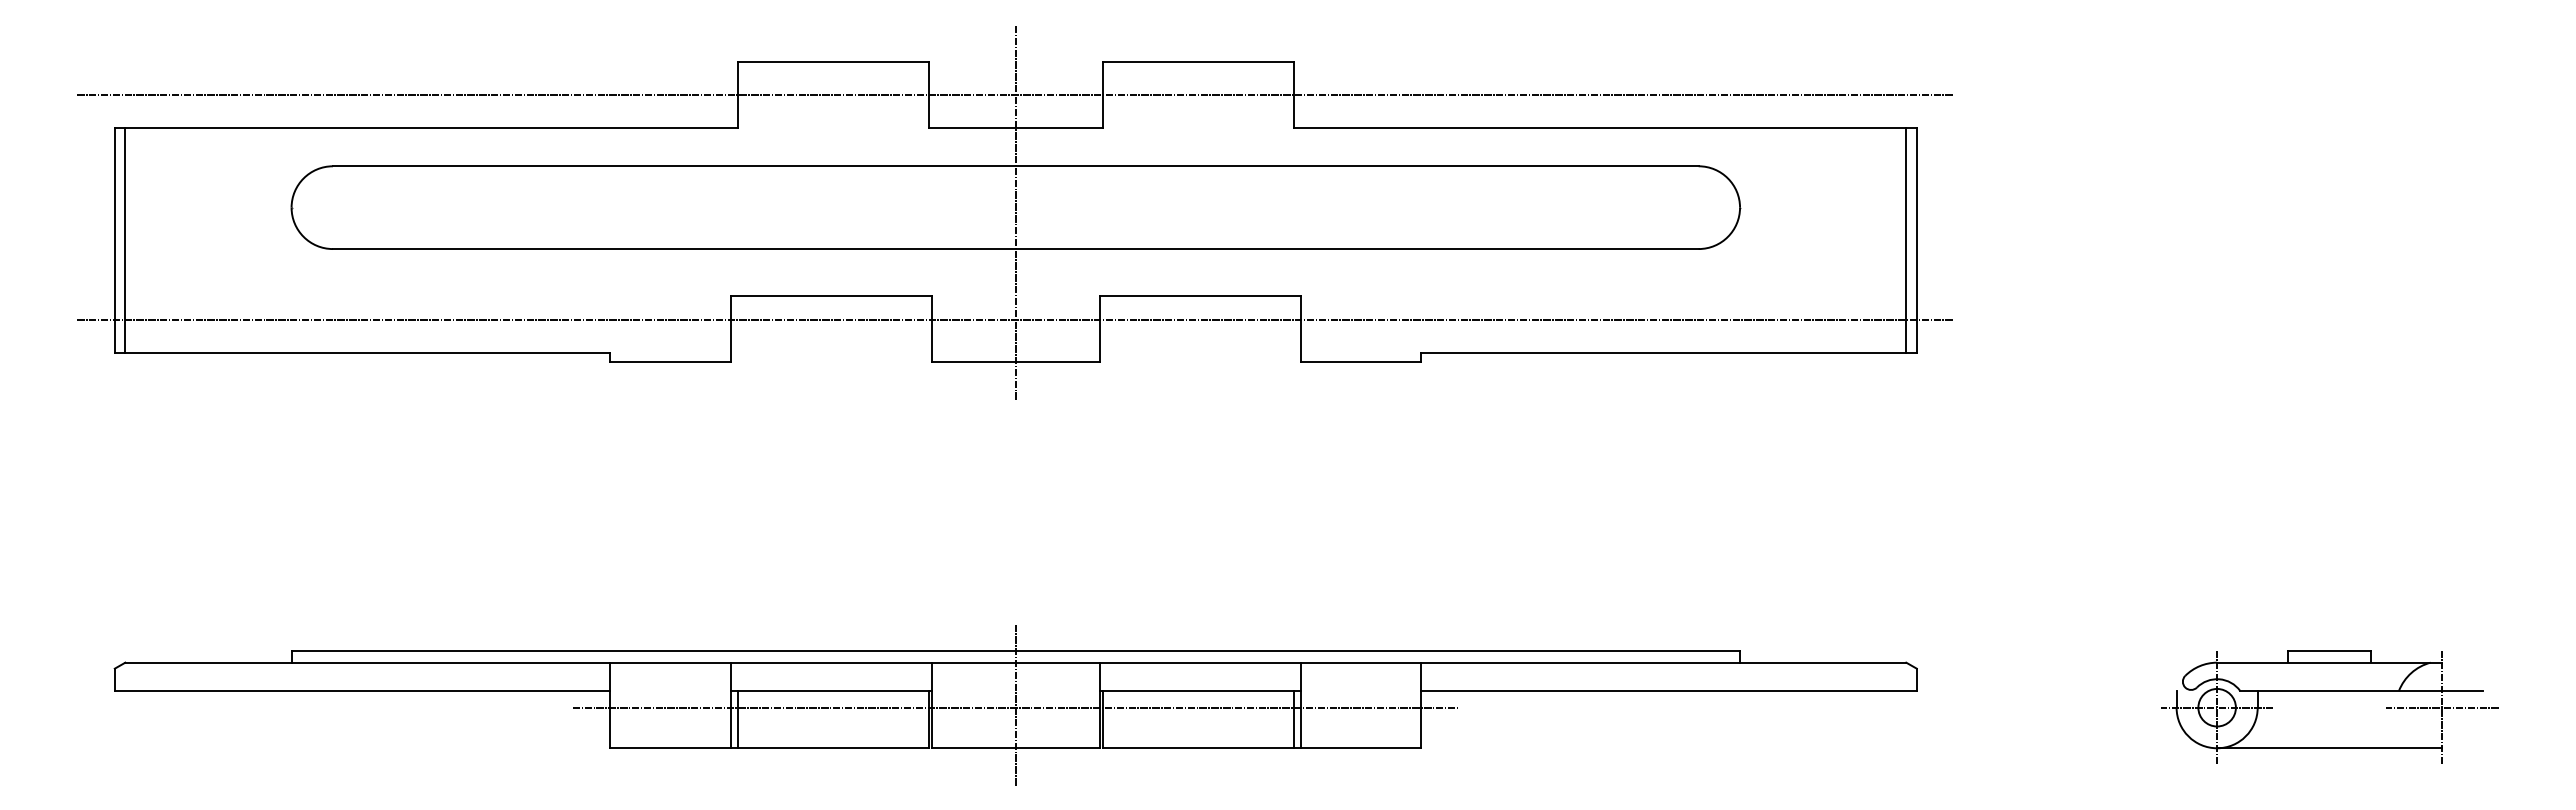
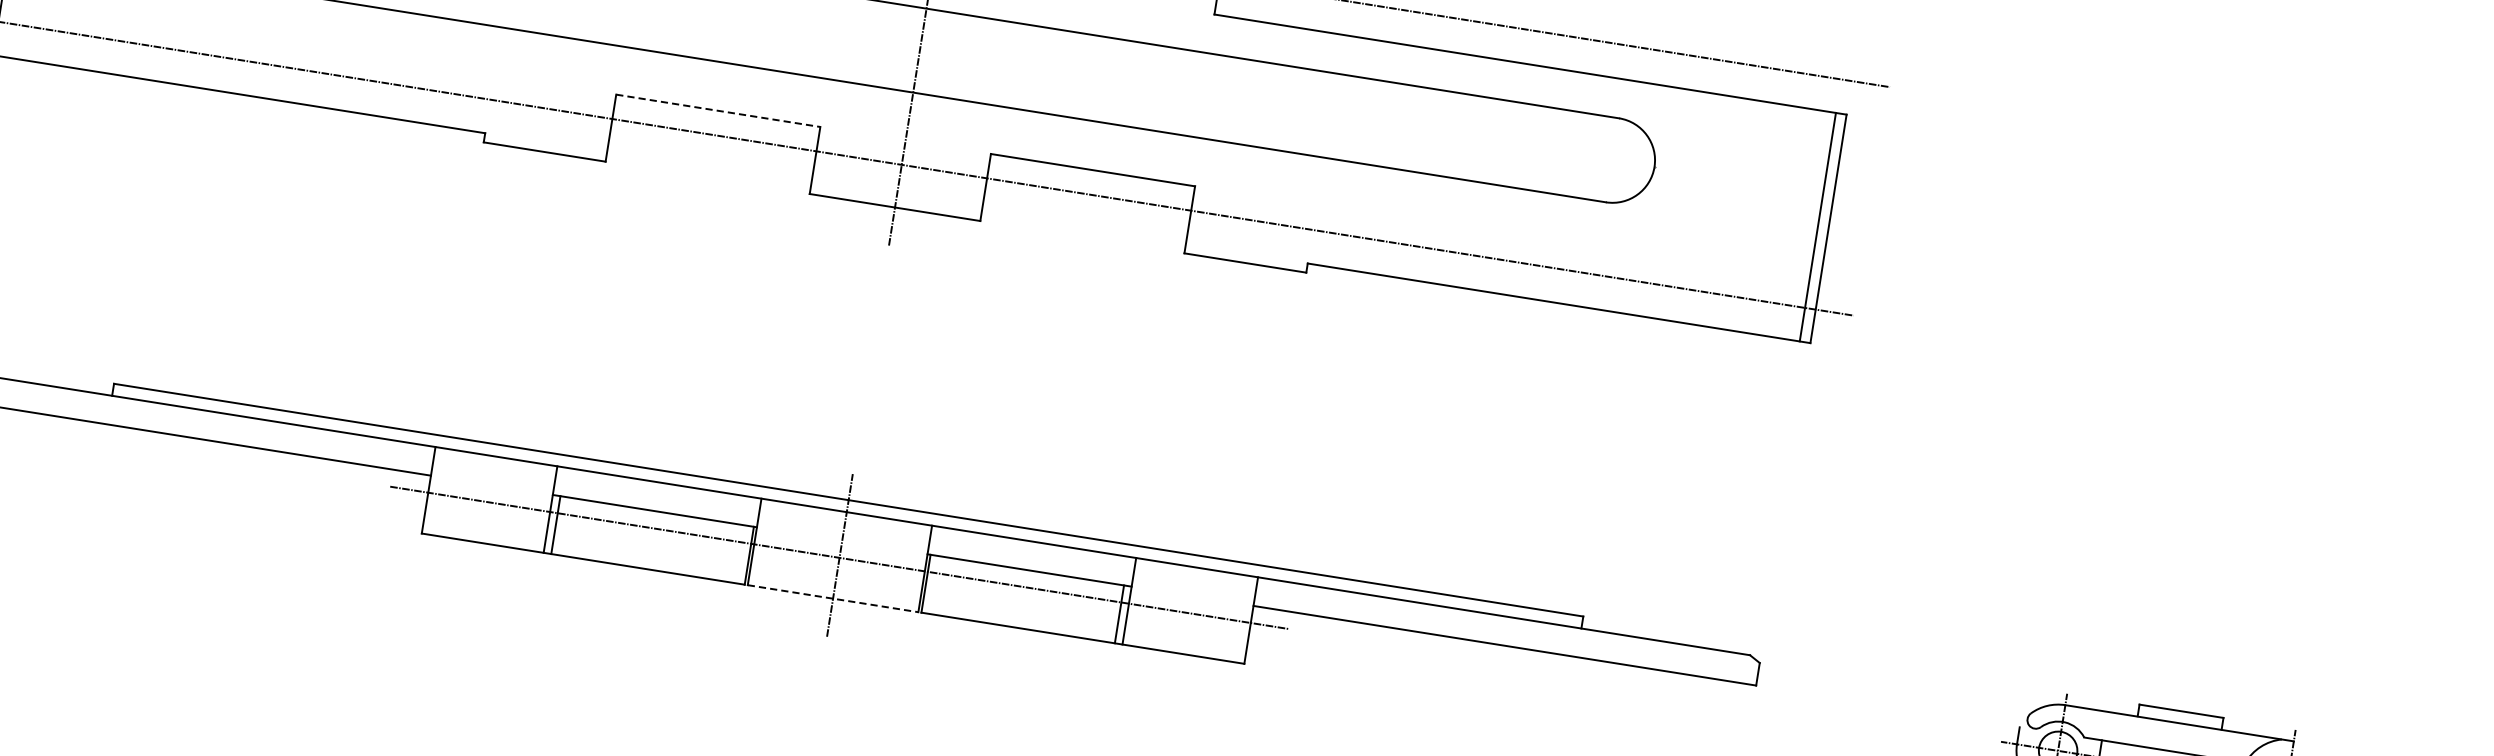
line: (831, 296) -> (718, 111), solid -> dashed
line: (1016, 747) -> (833, 598), solid -> dashed

